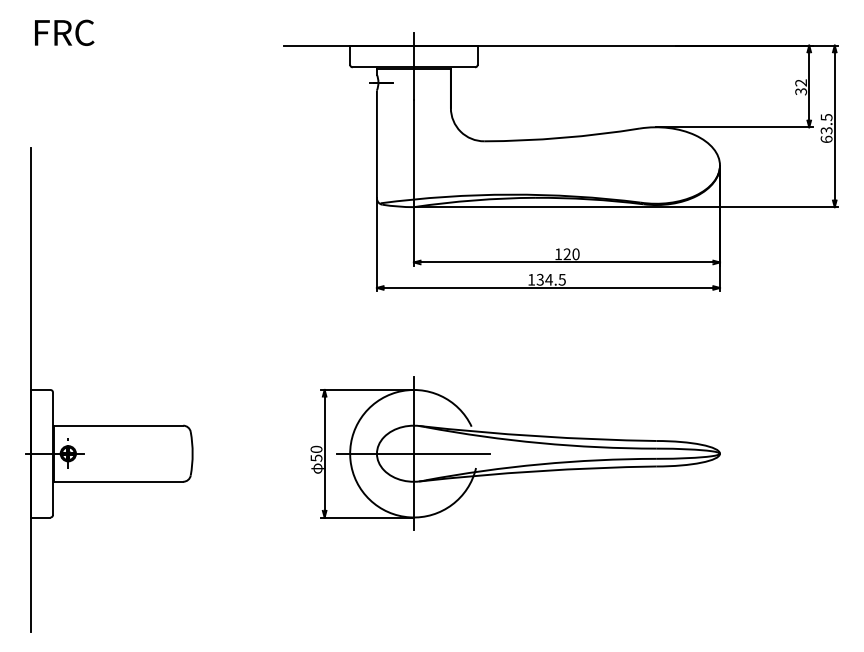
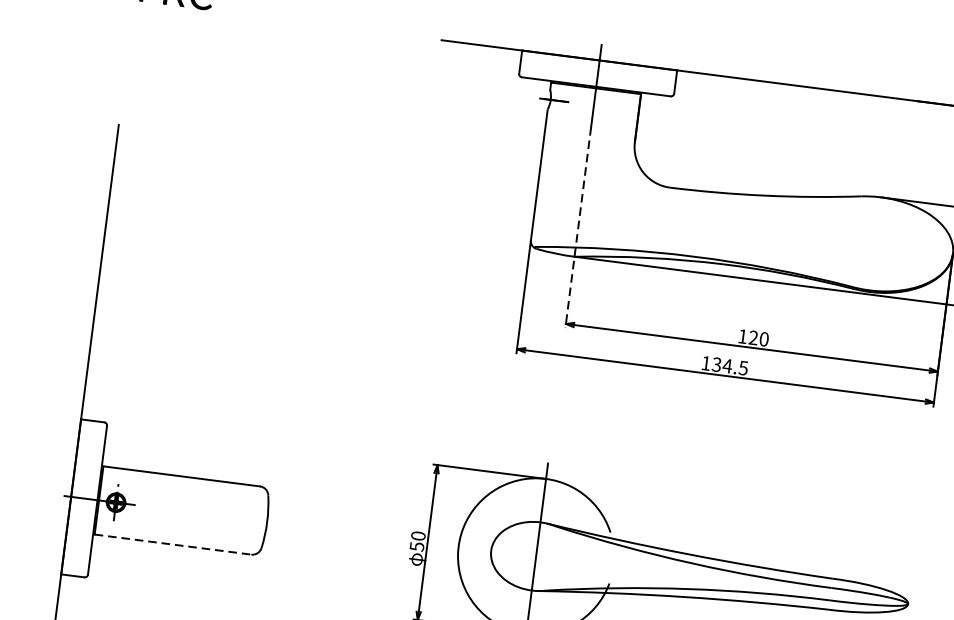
line: (413, 183) -> (577, 227), solid -> dashed
line: (413, 453) -> (535, 556), removed
line: (119, 481) -> (173, 544), solid -> dashed

